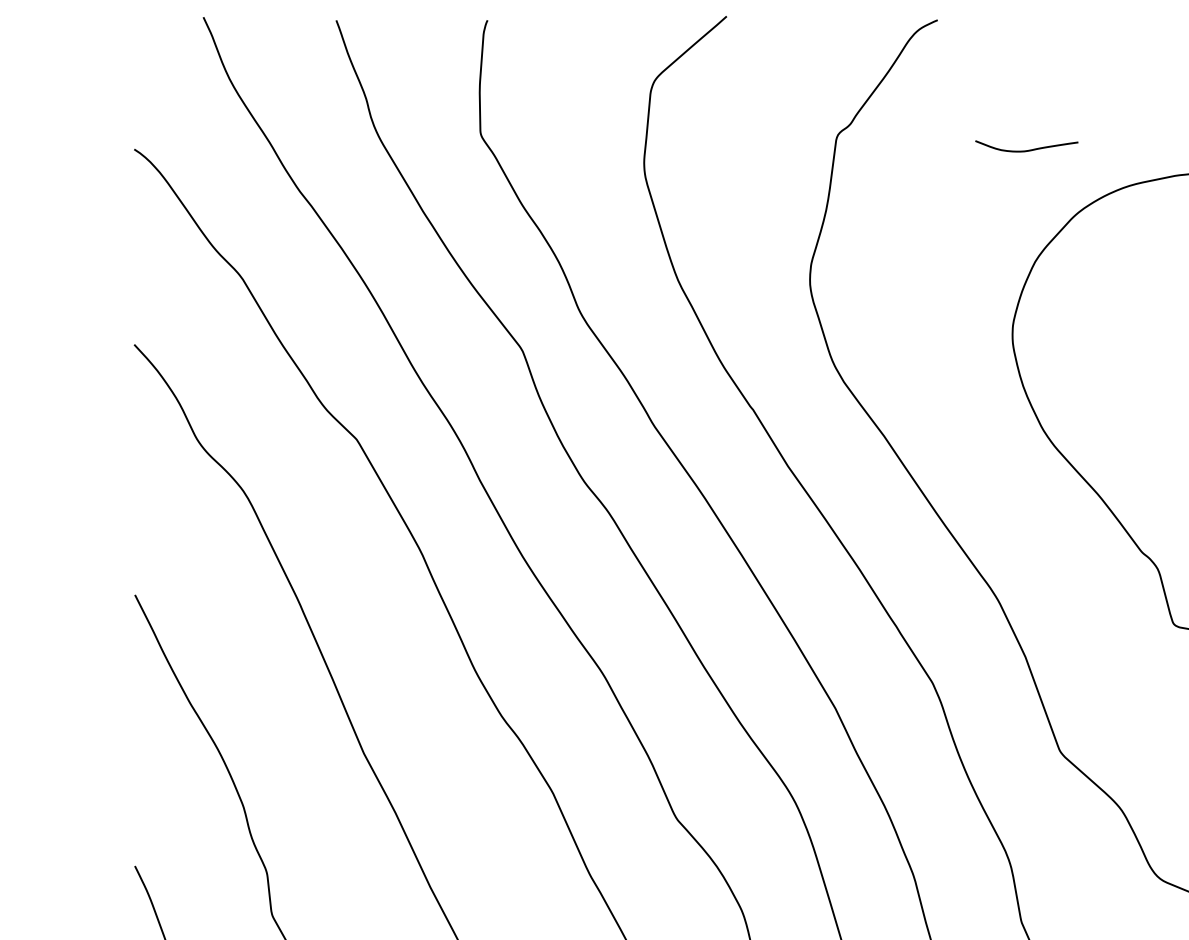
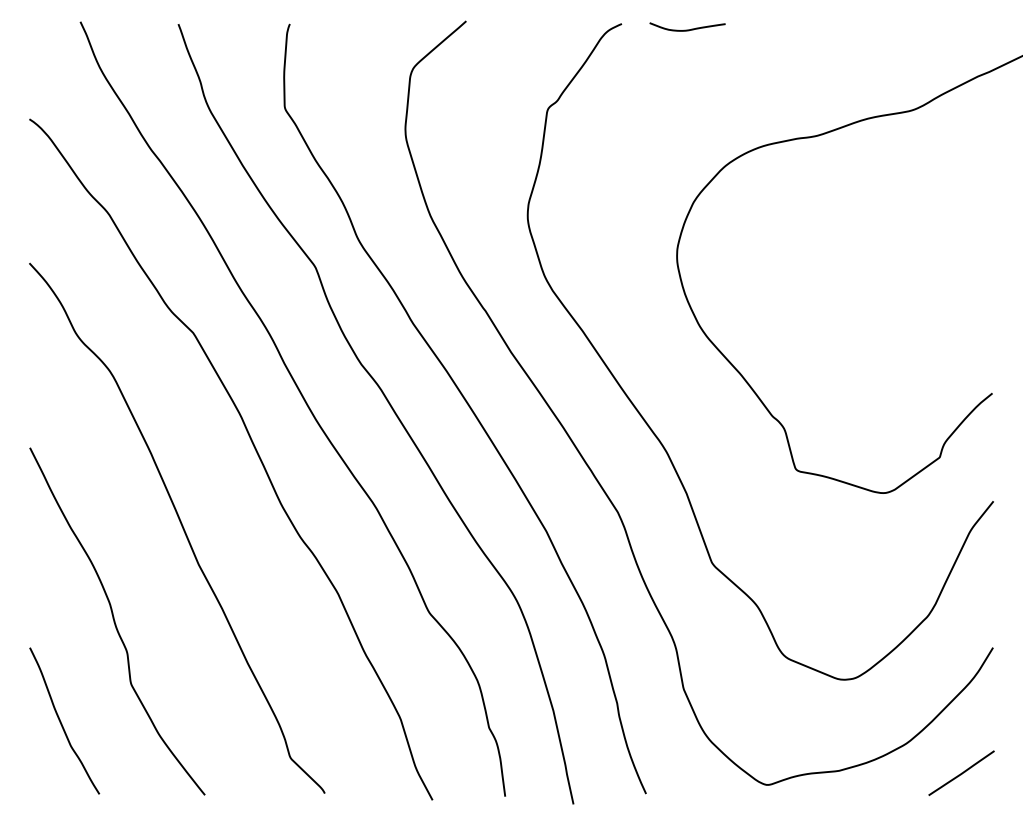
curve: (1026, 149) -> (687, 29), moved

